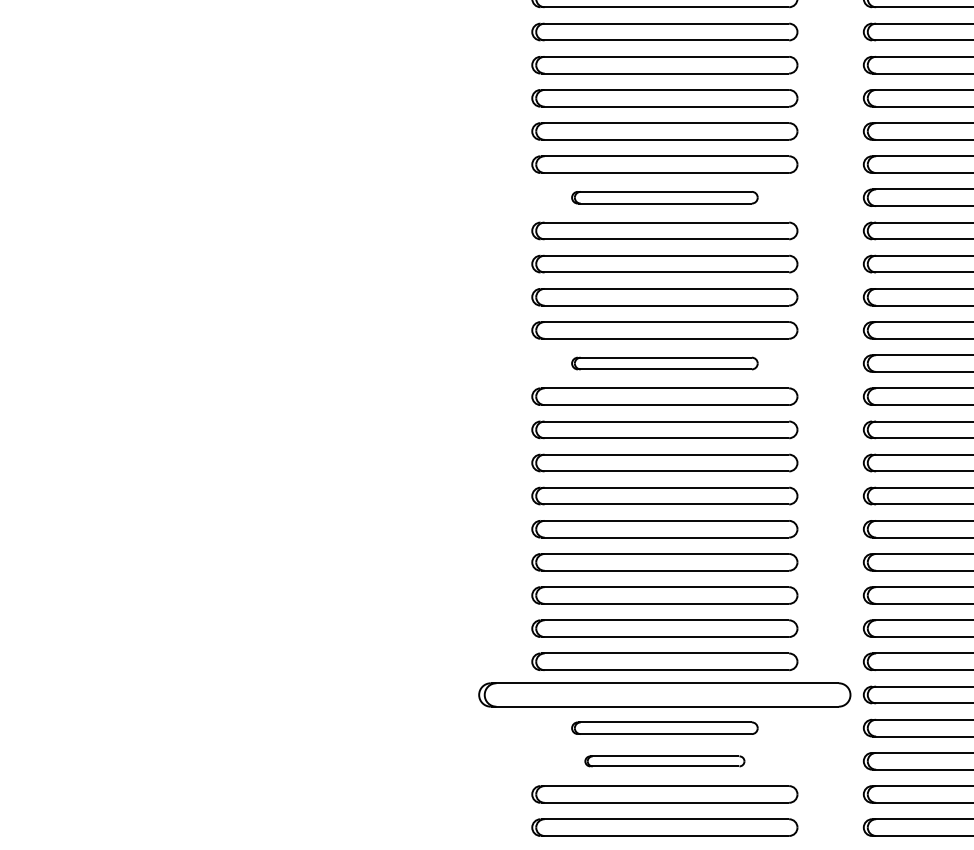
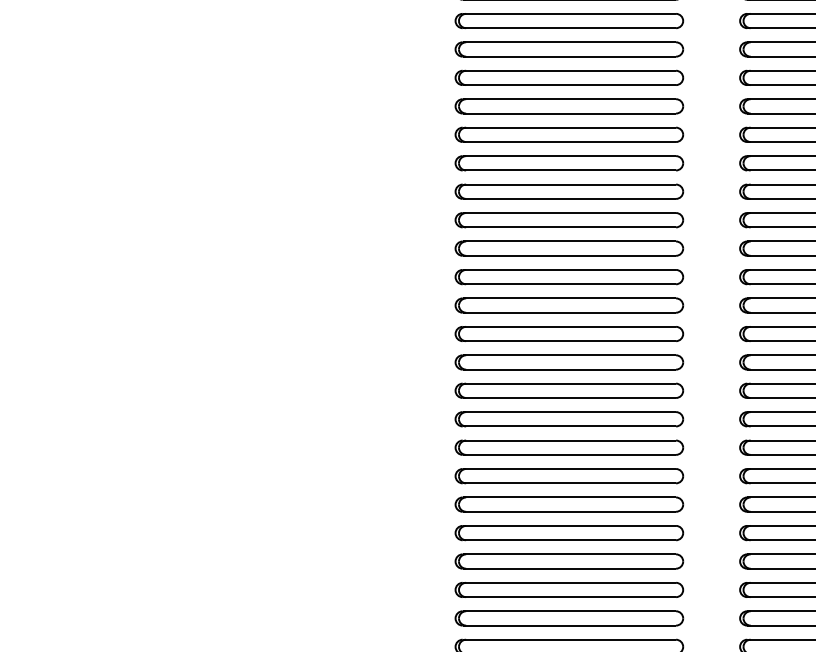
part: (664, 197) -> (569, 134), size x1.43
part: (664, 363) -> (569, 277), size x1.43
part: (664, 694) -> (569, 561), size x0.71
part: (664, 728) -> (569, 590), size x1.43
part: (664, 761) -> (569, 618), size x1.67

